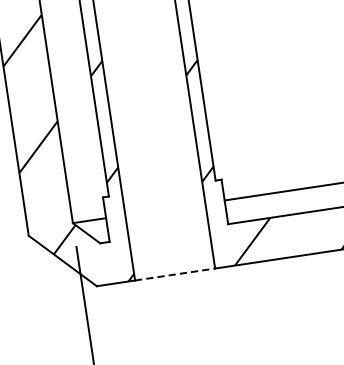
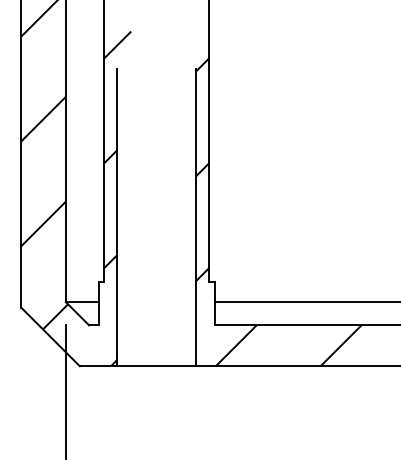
line: (175, 274) -> (157, 366), dashed -> solid

